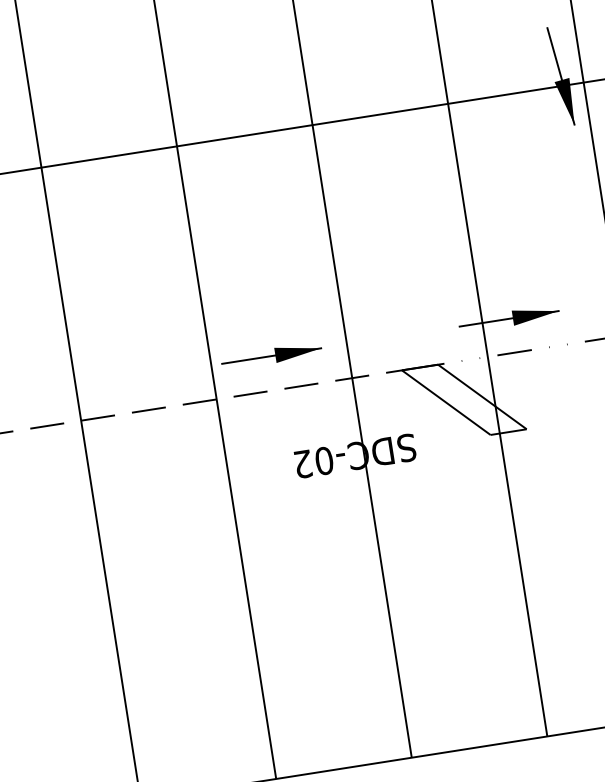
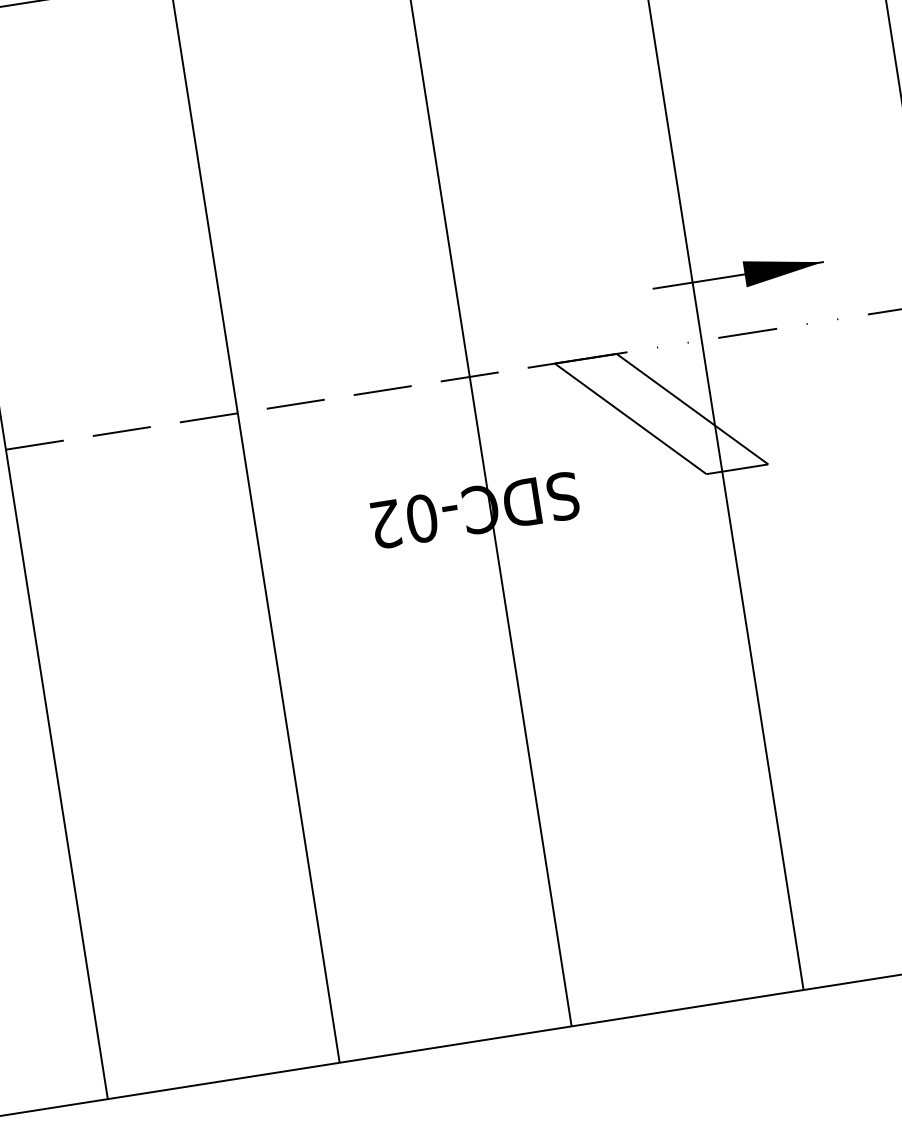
part: (271, 355) -> (331, 338), removed

